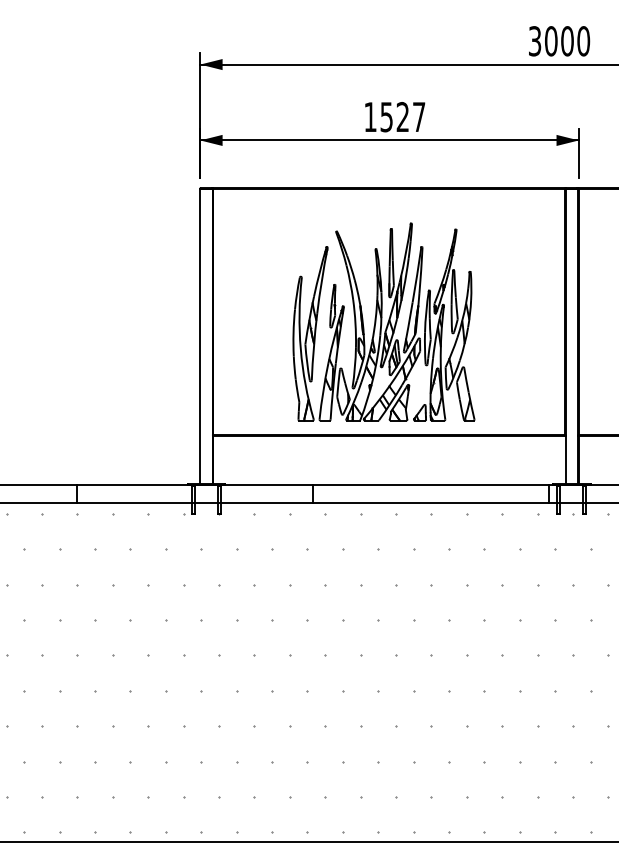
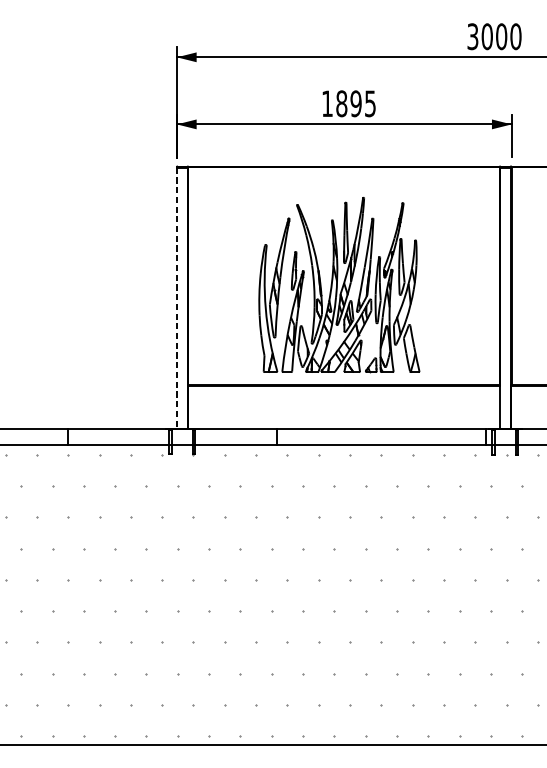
text: (402, 117) -> (355, 104), 1527 -> 1895
line: (200, 336) -> (177, 297), solid -> dashed

